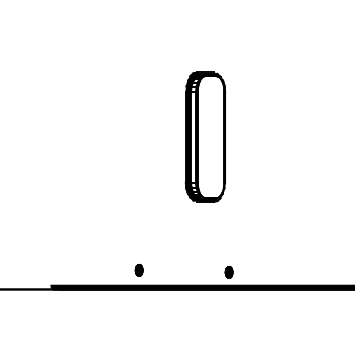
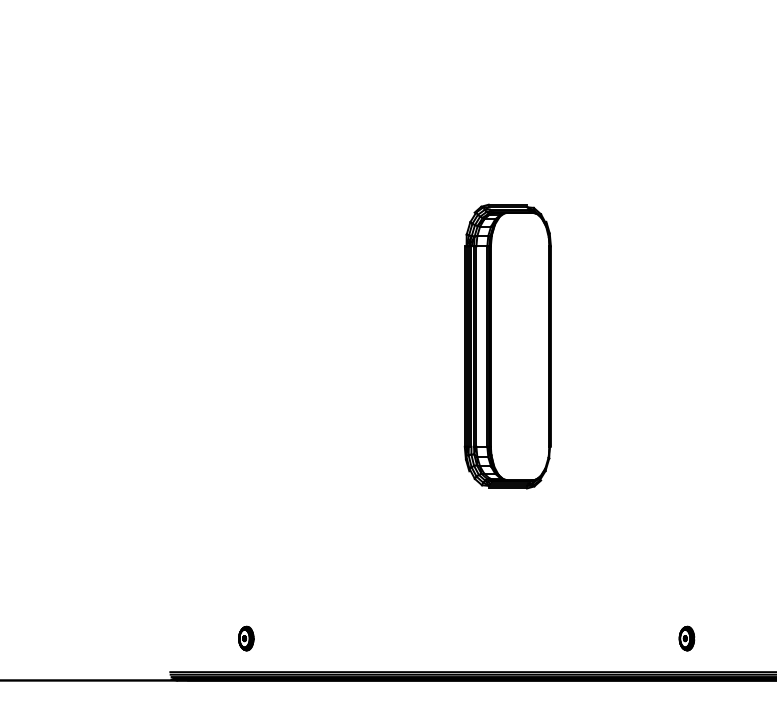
part: (138, 270) -> (244, 638), moved
part: (228, 272) -> (685, 638), moved

